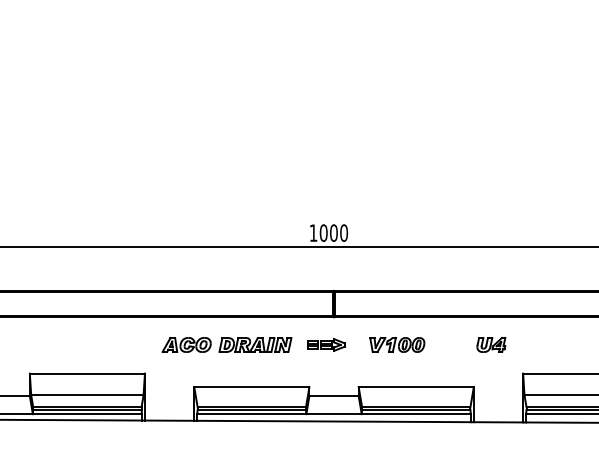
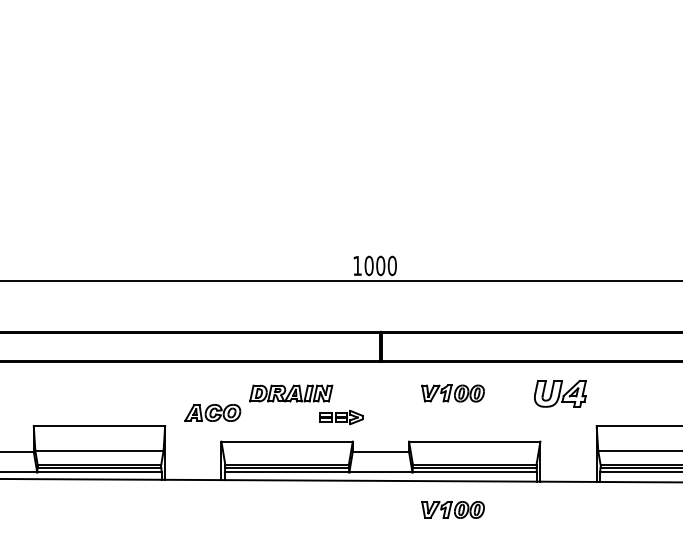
part: (186, 344) -> (212, 412), moved
part: (326, 344) -> (341, 416), moved
part: (491, 344) -> (560, 393), size x1.6
part: (397, 446) -> (453, 509), added

